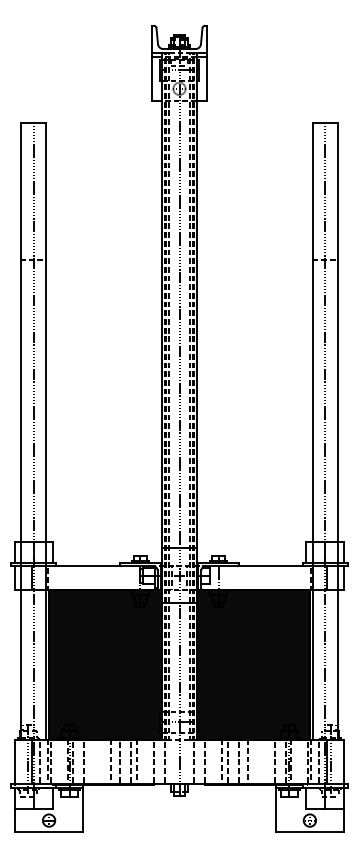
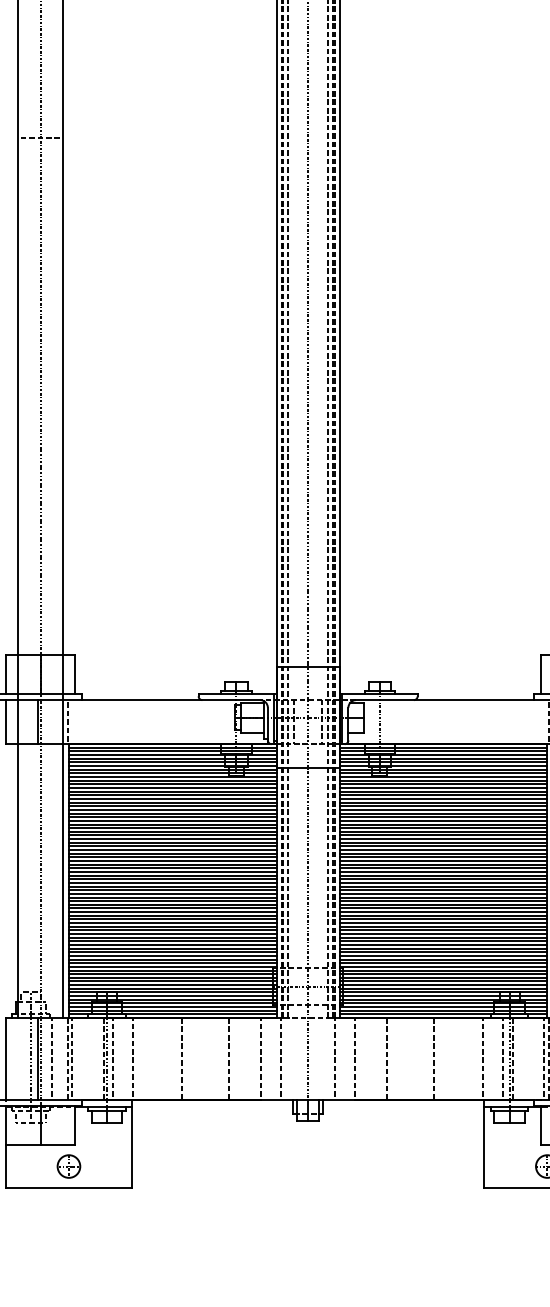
line: (120, 761) -> (199, 1058), removed
line: (131, 761) -> (220, 1058), removed
line: (227, 761) -> (396, 1058), removed
line: (238, 761) -> (416, 1058), removed

